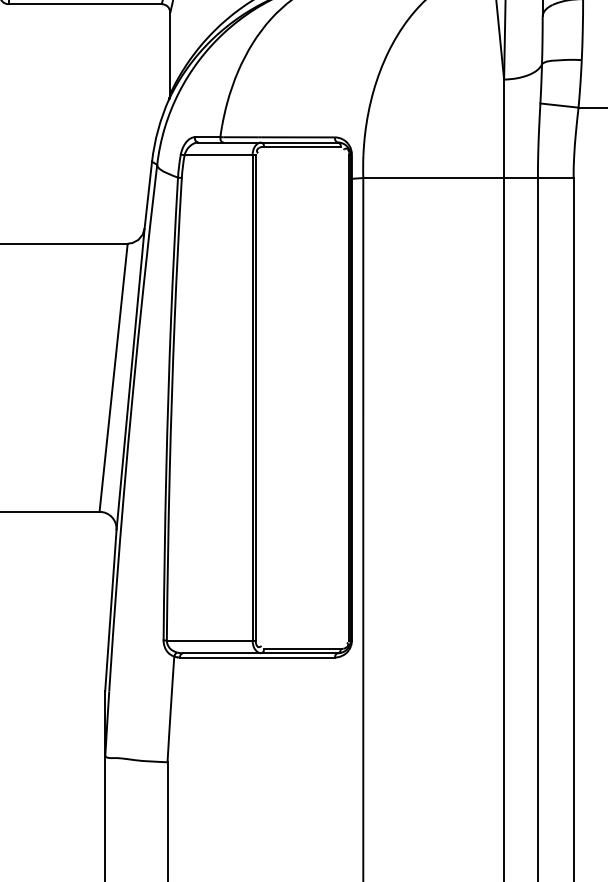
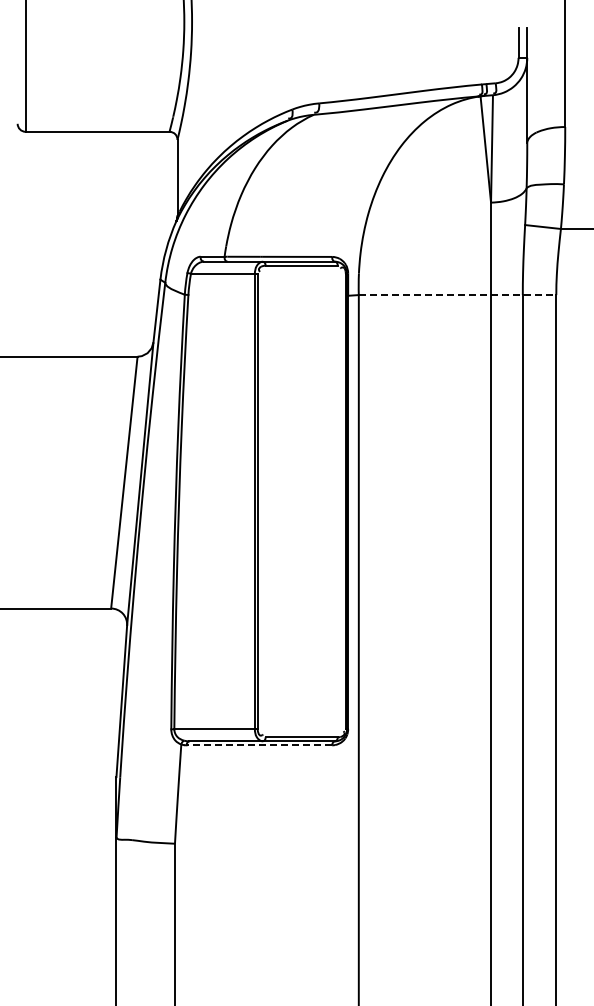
line: (468, 178) -> (457, 295), solid -> dashed
line: (257, 657) -> (259, 745), solid -> dashed

